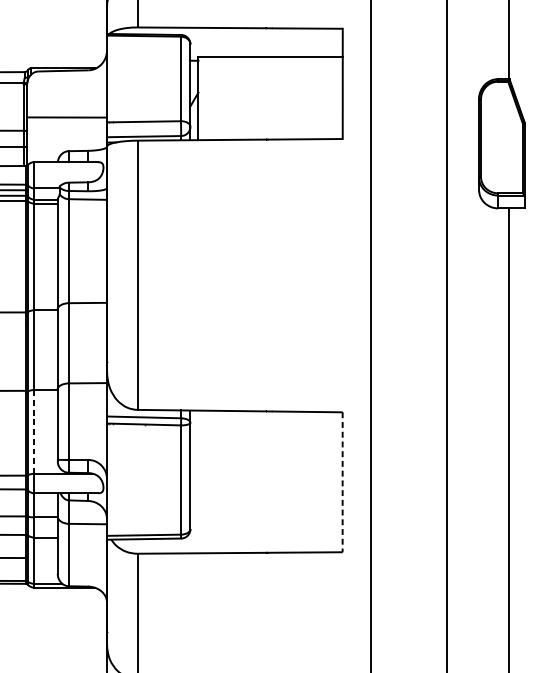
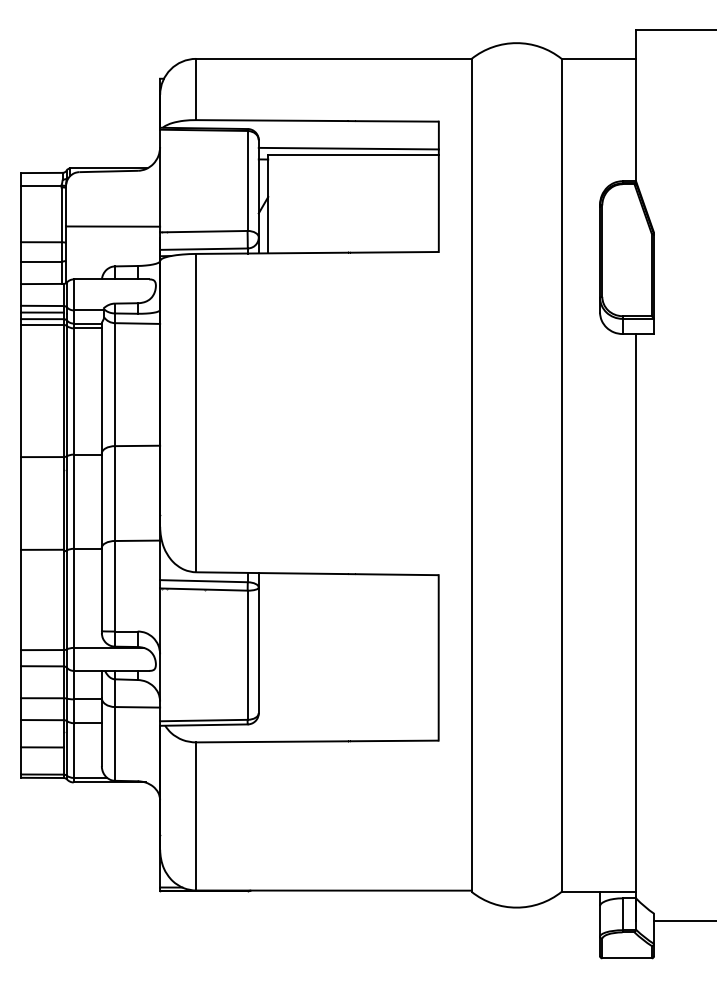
line: (266, 51) -> (348, 148), added
line: (33, 432) -> (73, 598), dashed -> solid
line: (342, 481) -> (438, 657), dashed -> solid

